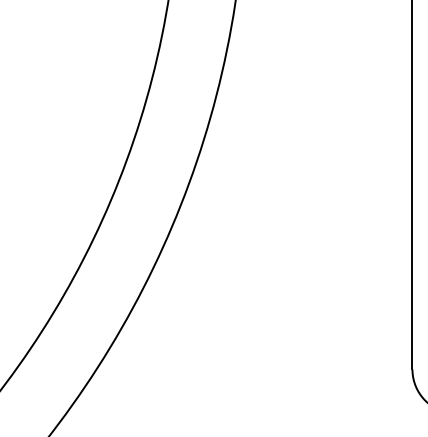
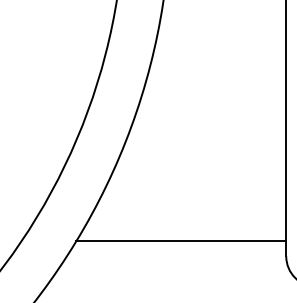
line: (261, 346) -> (181, 240), added

